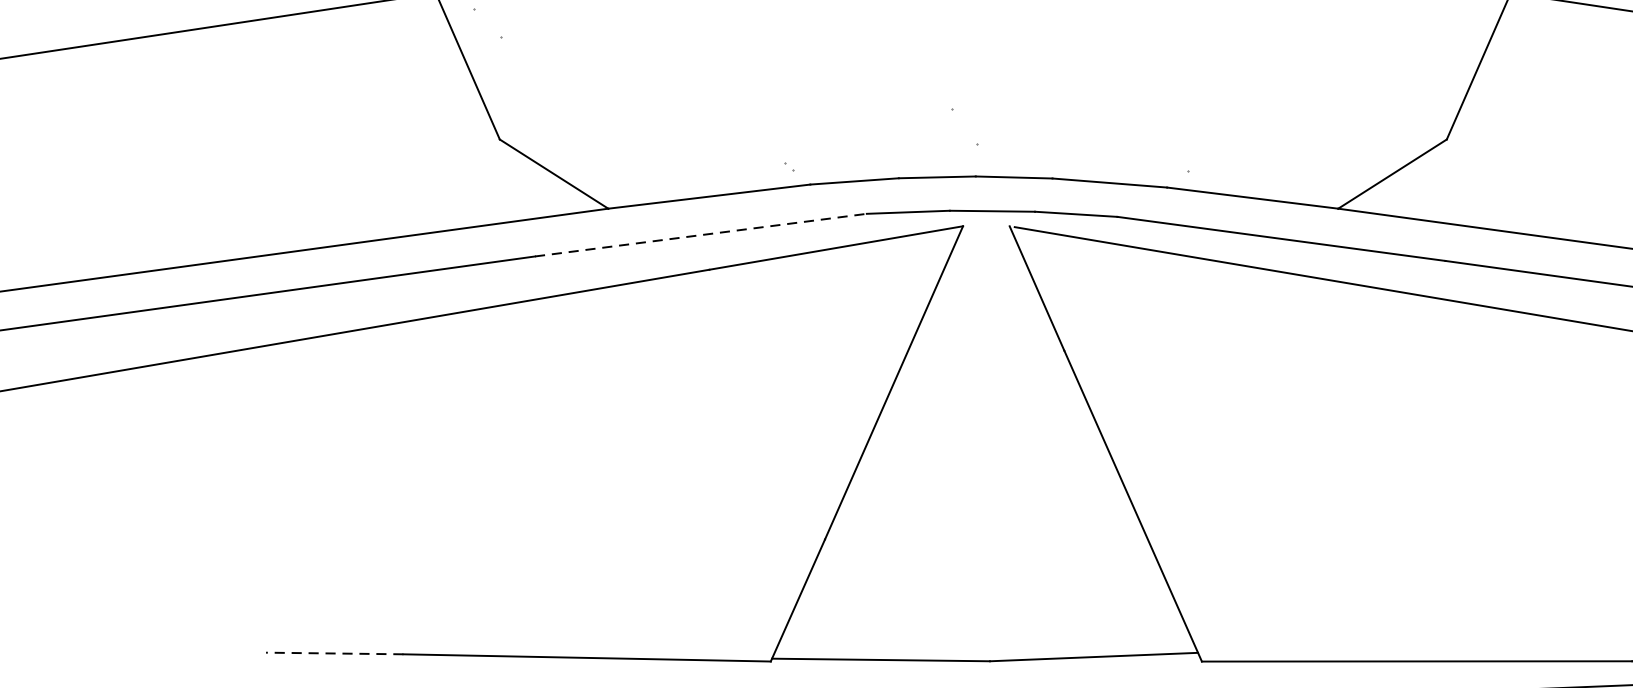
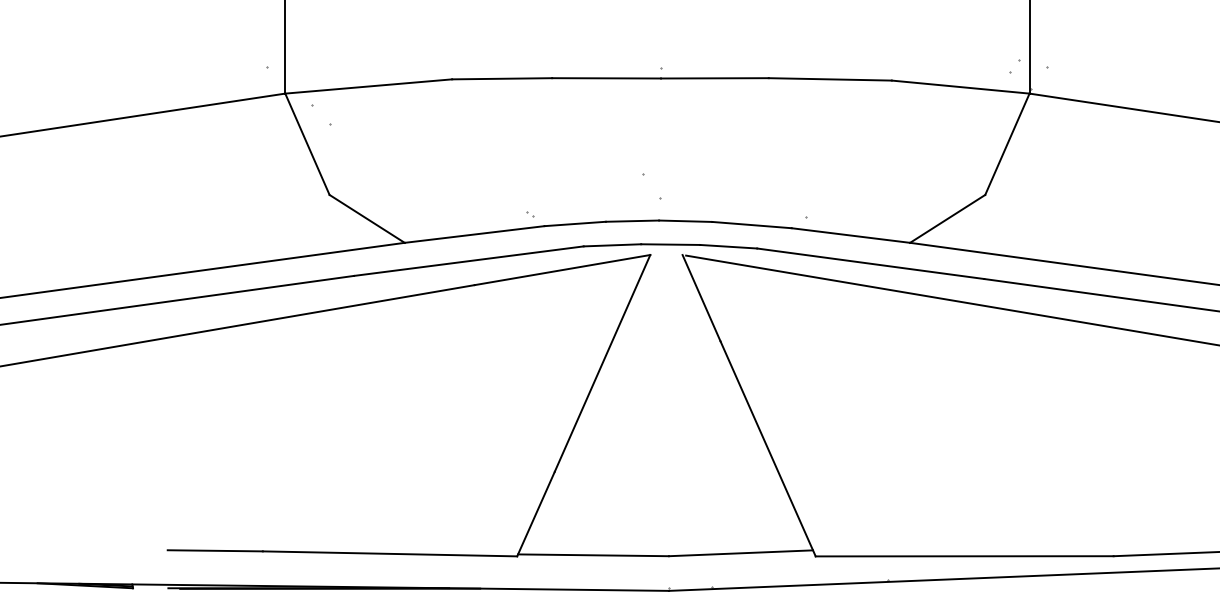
line: (700, 235) -> (468, 261), dashed -> solid
line: (335, 653) -> (215, 550), dashed -> solid

